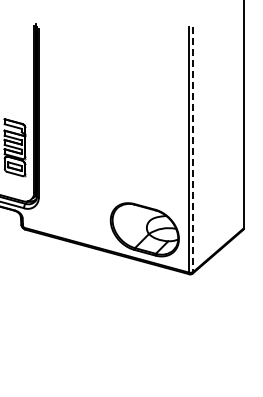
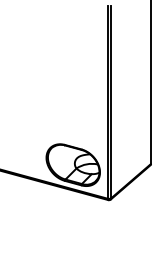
line: (193, 149) -> (111, 102), dashed -> solid

